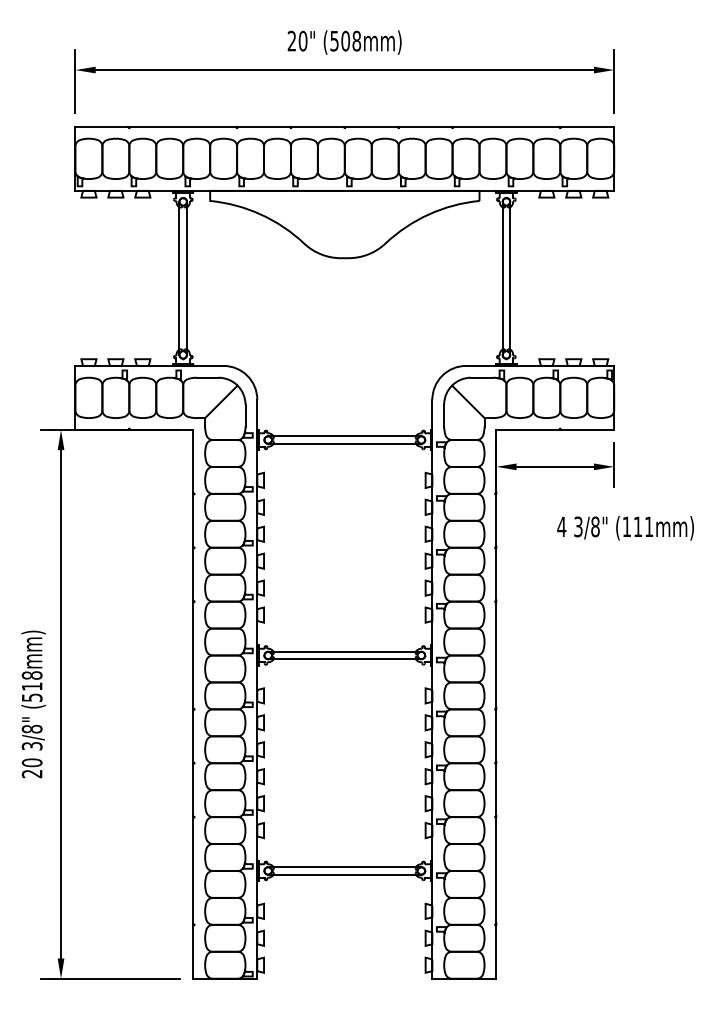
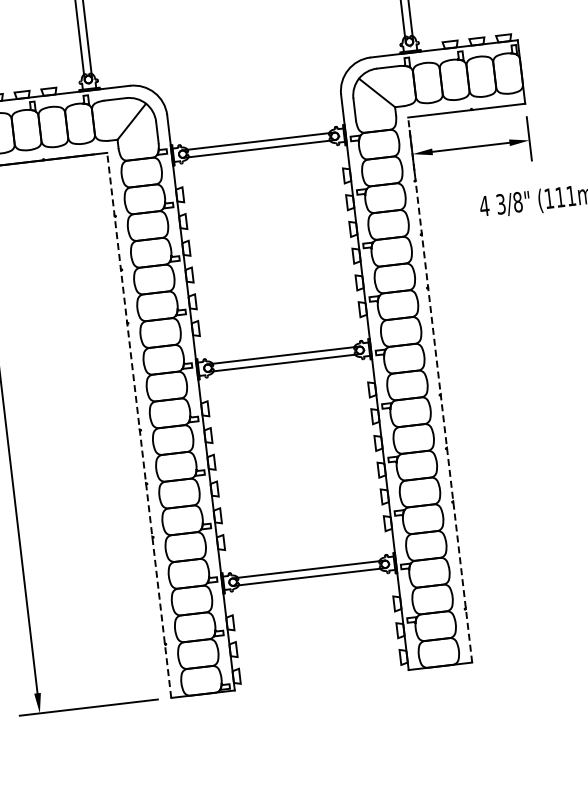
line: (193, 703) -> (139, 424), solid -> dashed
line: (496, 703) -> (440, 389), solid -> dashed

